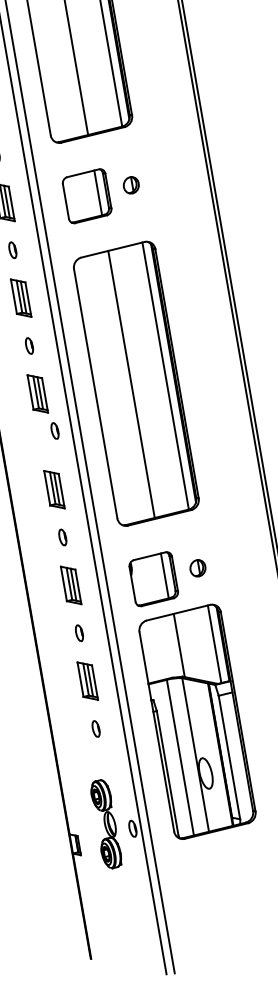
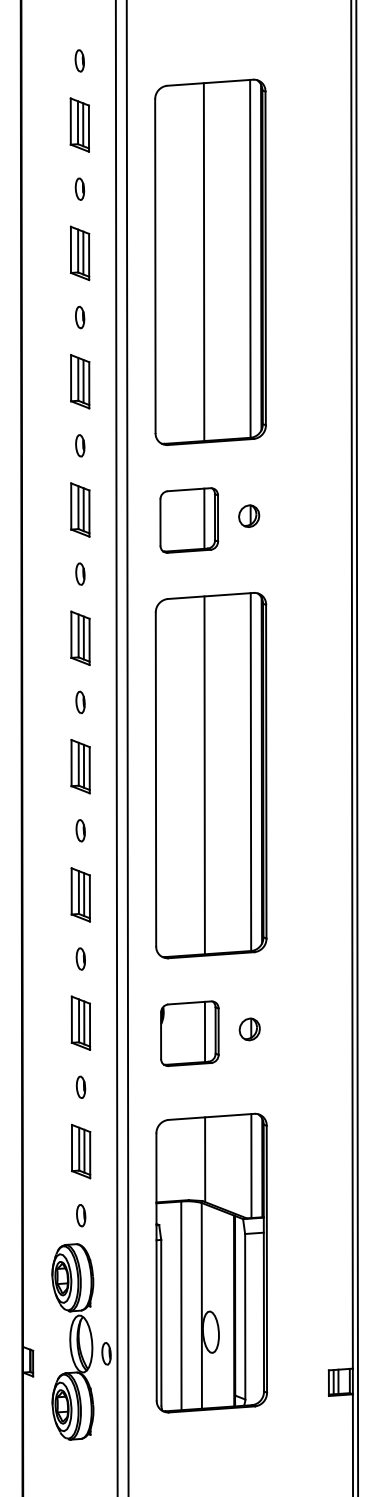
part: (54, 430) -> (80, 830), moved
part: (197, 721) -> (211, 1262), moved
part: (105, 824) -> (72, 1341), size x1.67

